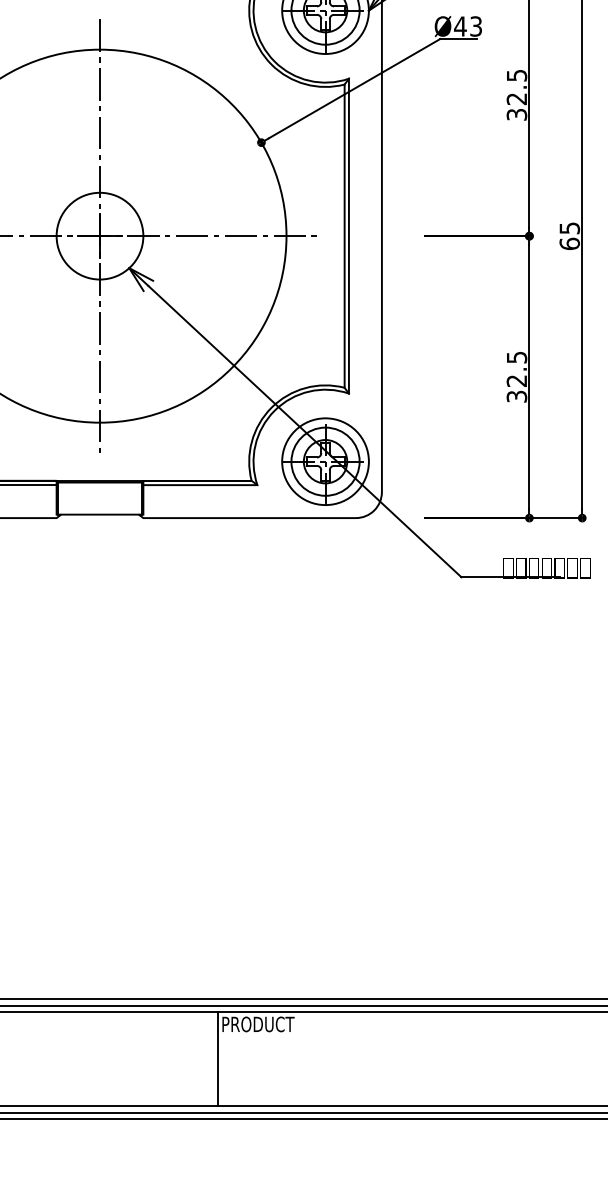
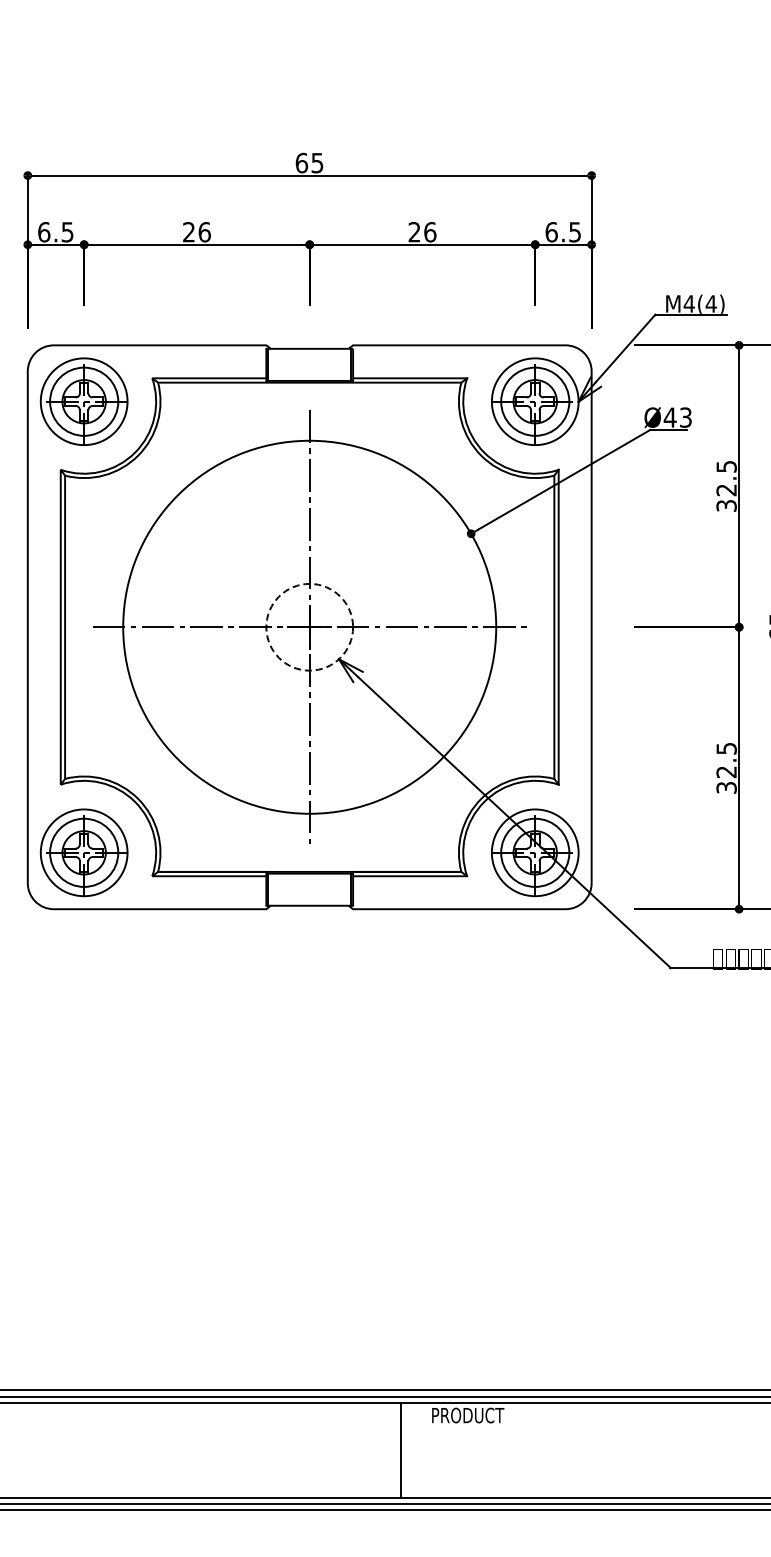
circle: (99, 235) -> (309, 626), solid -> dashed
line: (217, 1059) -> (401, 1450), moved

